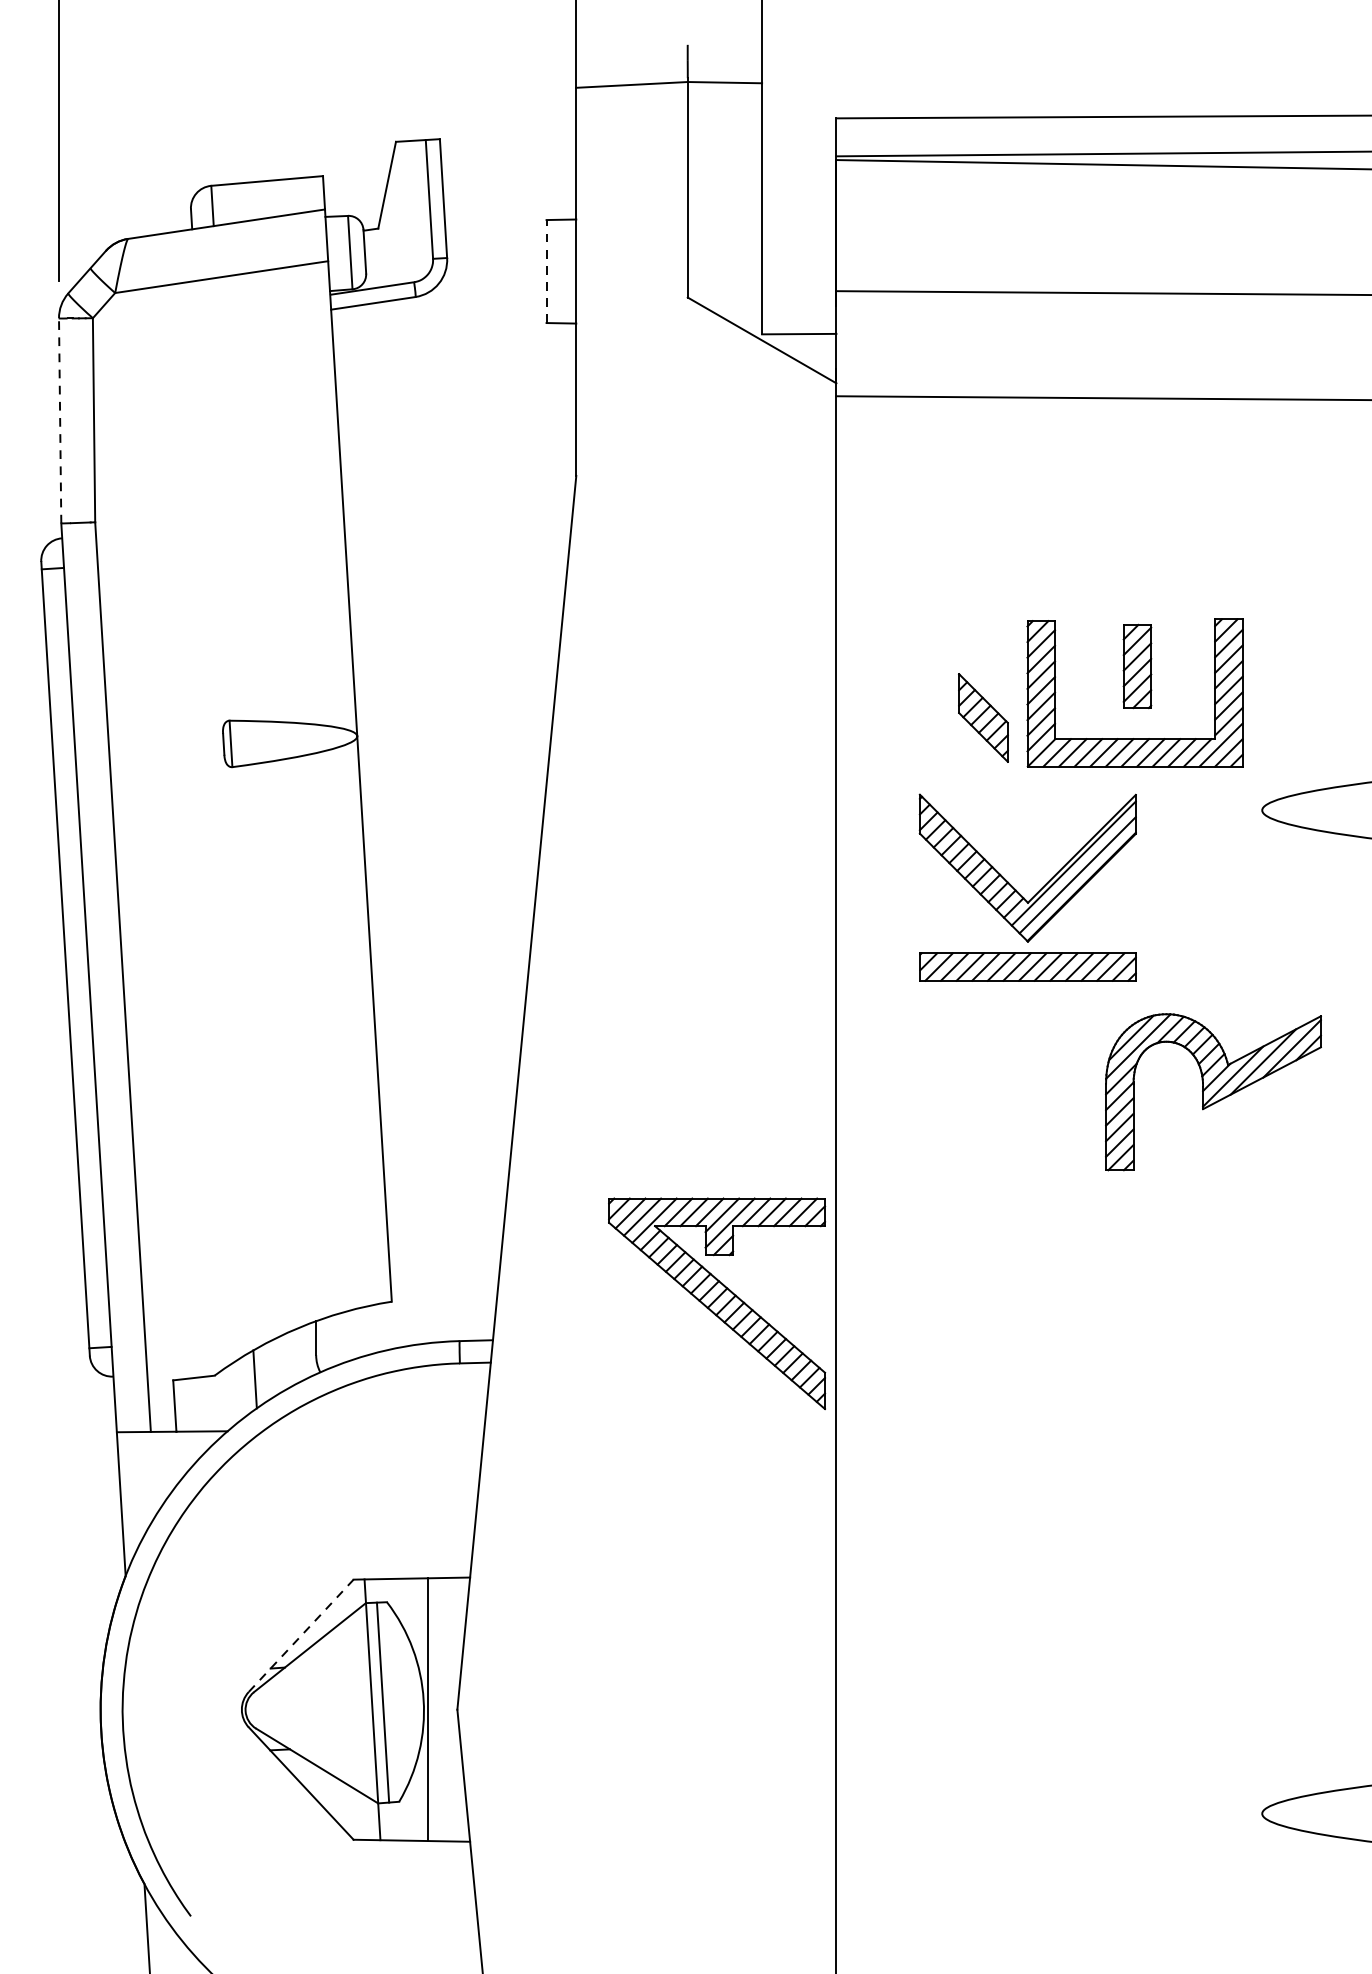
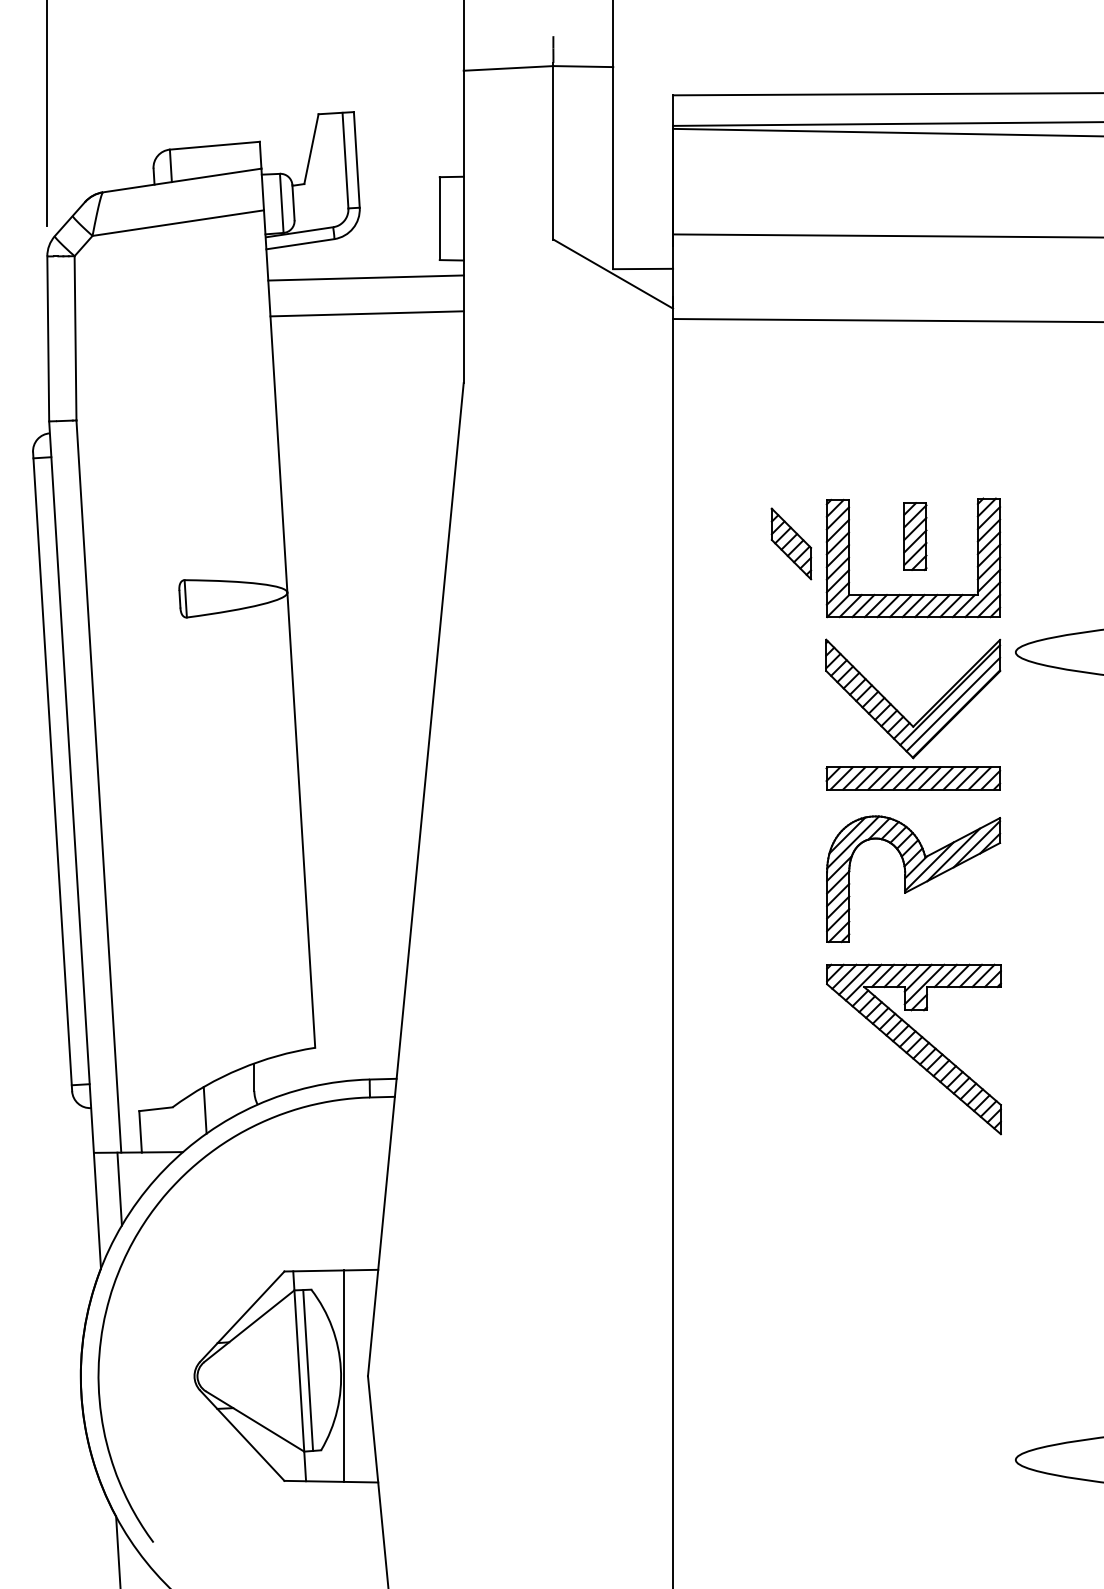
line: (546, 271) -> (439, 218), dashed -> solid
line: (454, 344) -> (365, 277), added
line: (455, 389) -> (366, 313), added
line: (60, 420) -> (48, 338), dashed -> solid
part: (983, 717) -> (791, 543), moved
part: (1020, 893) -> (907, 719), moved
part: (1213, 1092) -> (913, 879), moved
part: (716, 1303) -> (913, 1049), moved
line: (148, 1476) -> (119, 1188), added
line: (301, 1635) -> (242, 1316), dashed -> solid

